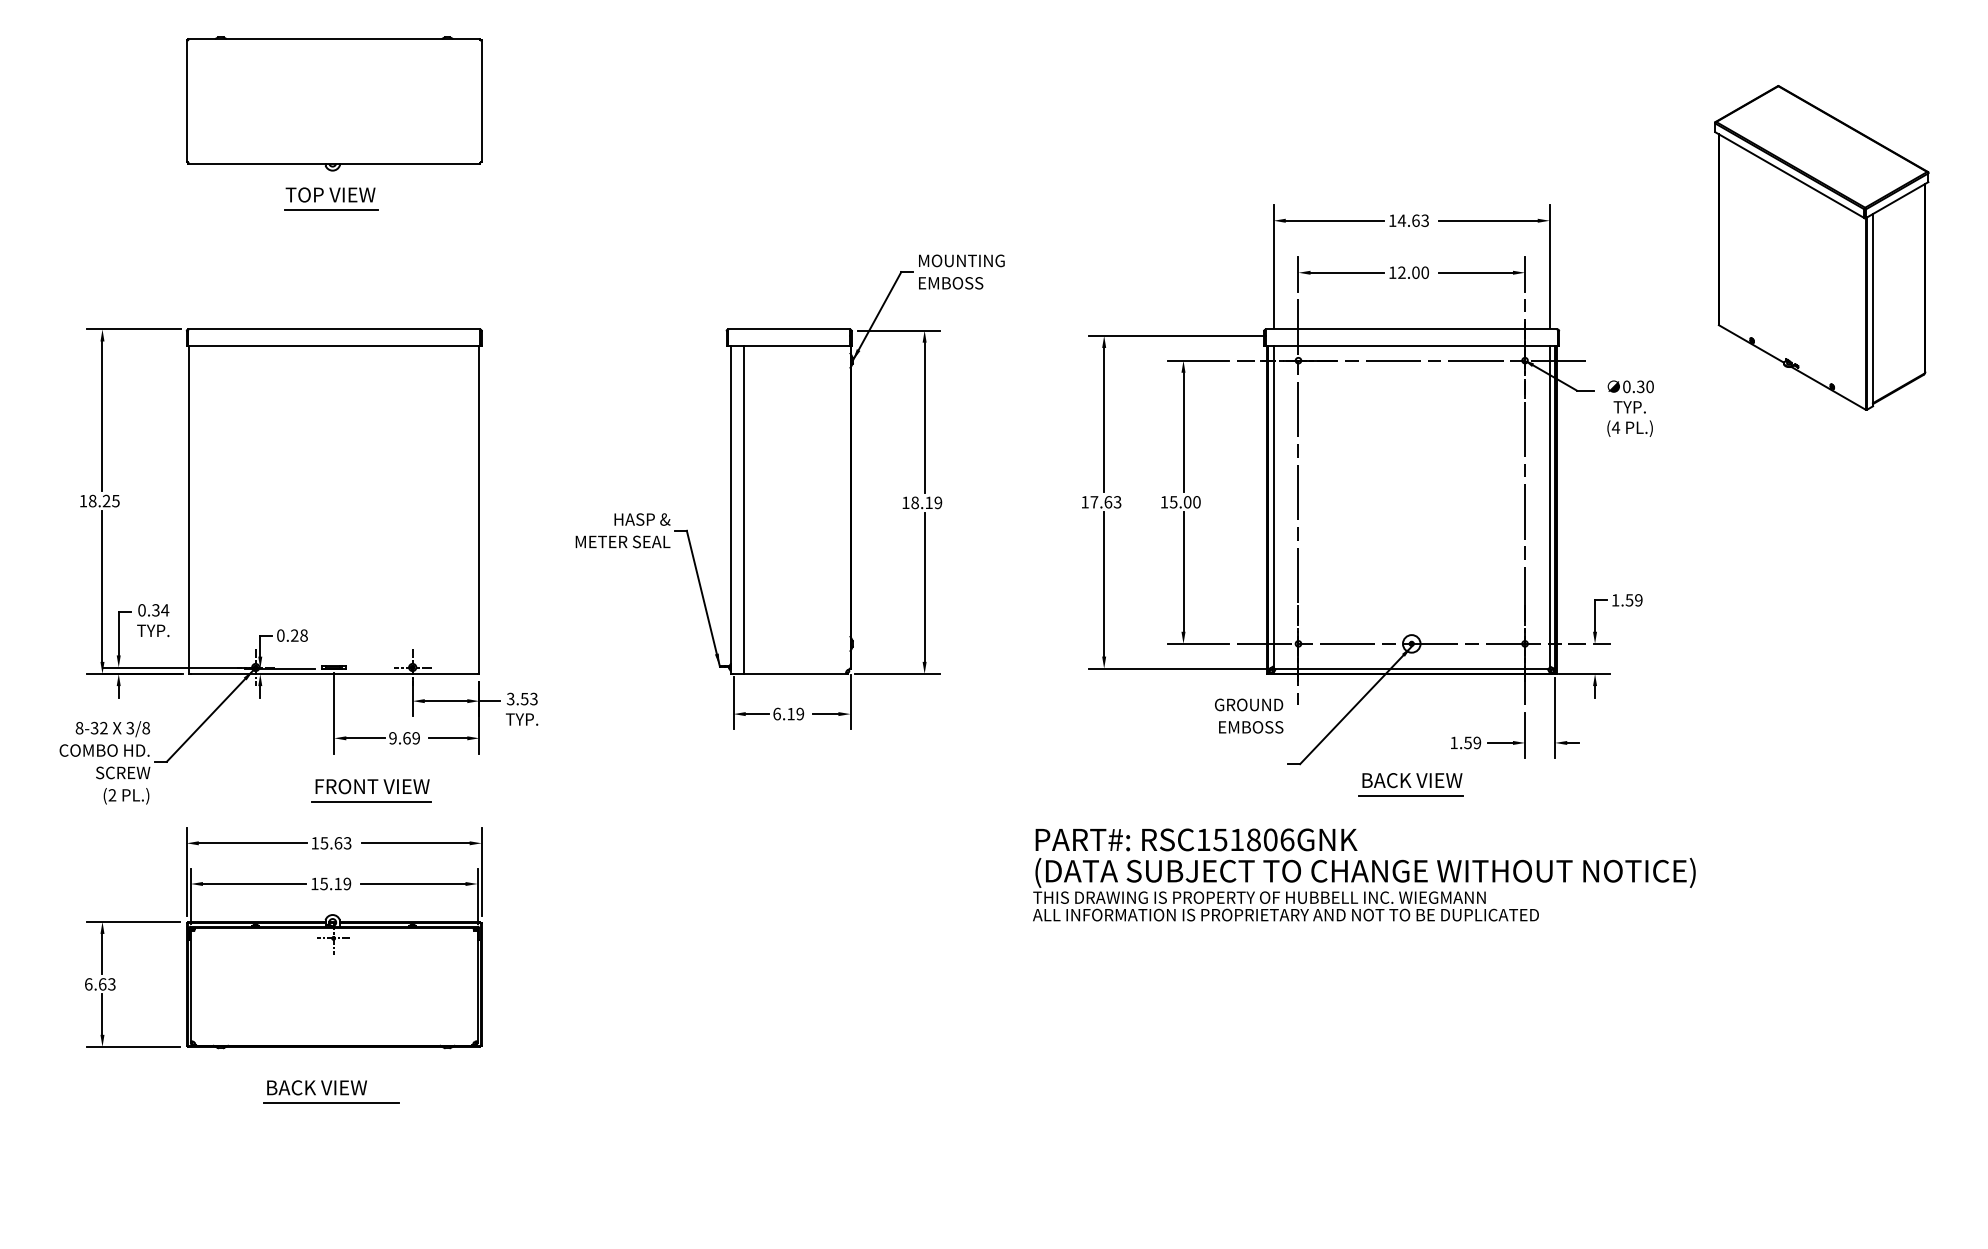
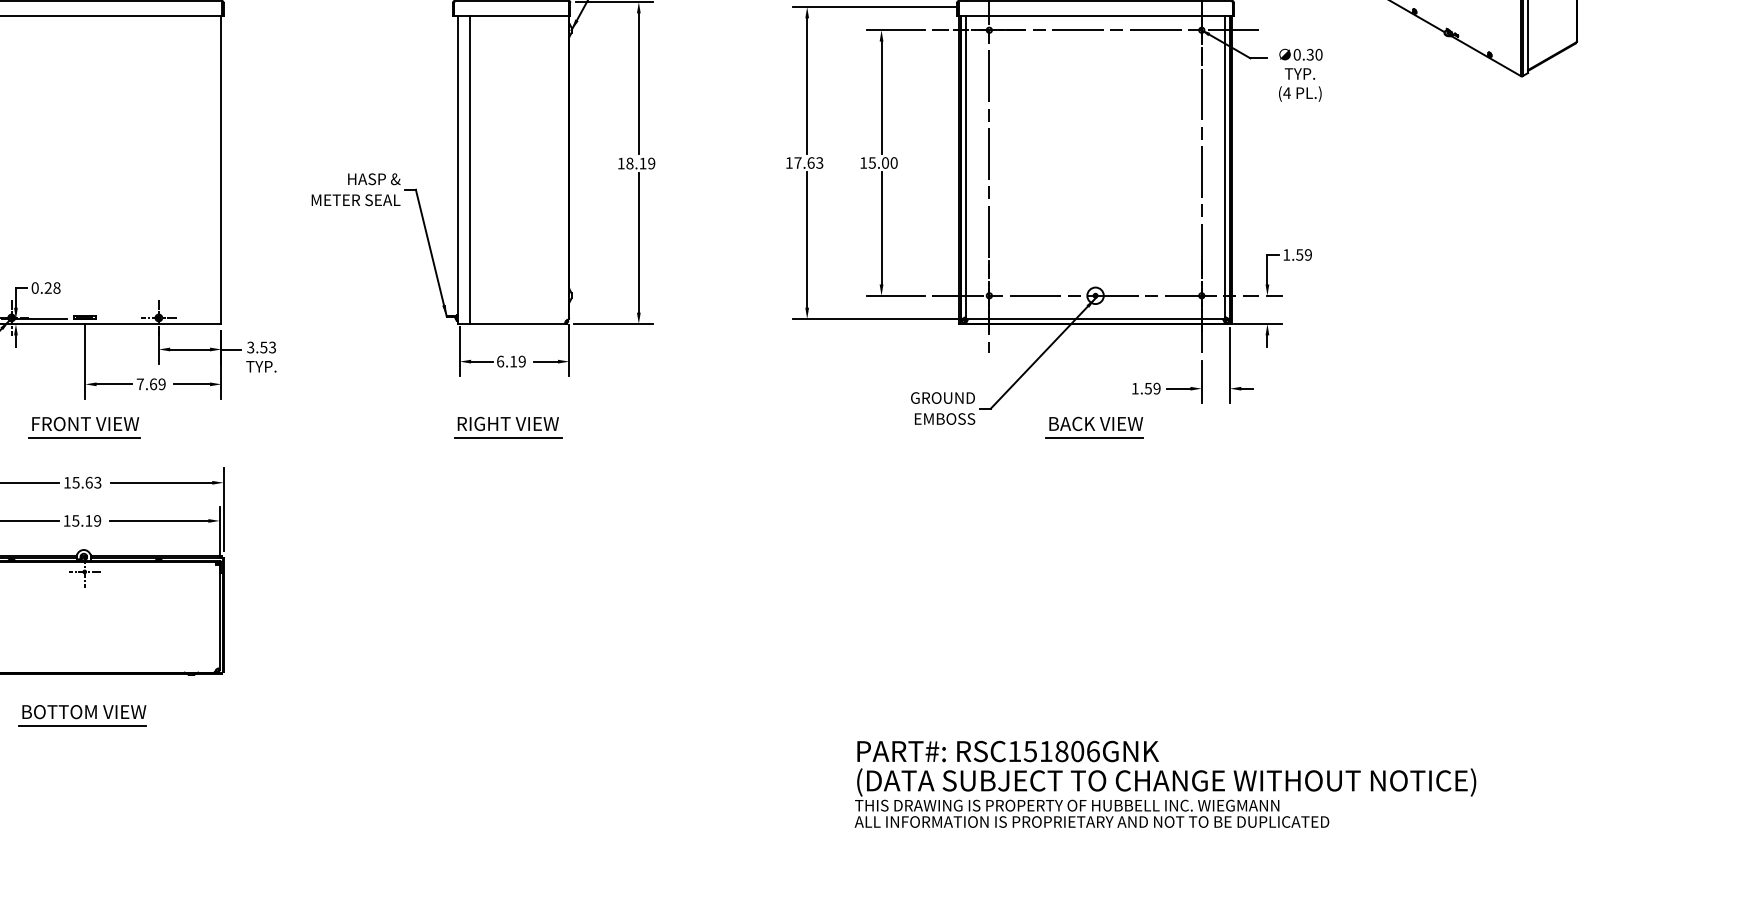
text: (1249, 715) -> (943, 407), moved
text: (392, 738) -> (139, 384), 9.69 -> 7.69
part: (785, 784) -> (508, 427), added
part: (371, 790) -> (84, 427), moved
text: (1364, 874) -> (1165, 783), moved
text: (338, 1087) -> (89, 711), BACK VIEW -> BOTTOM VIEW

